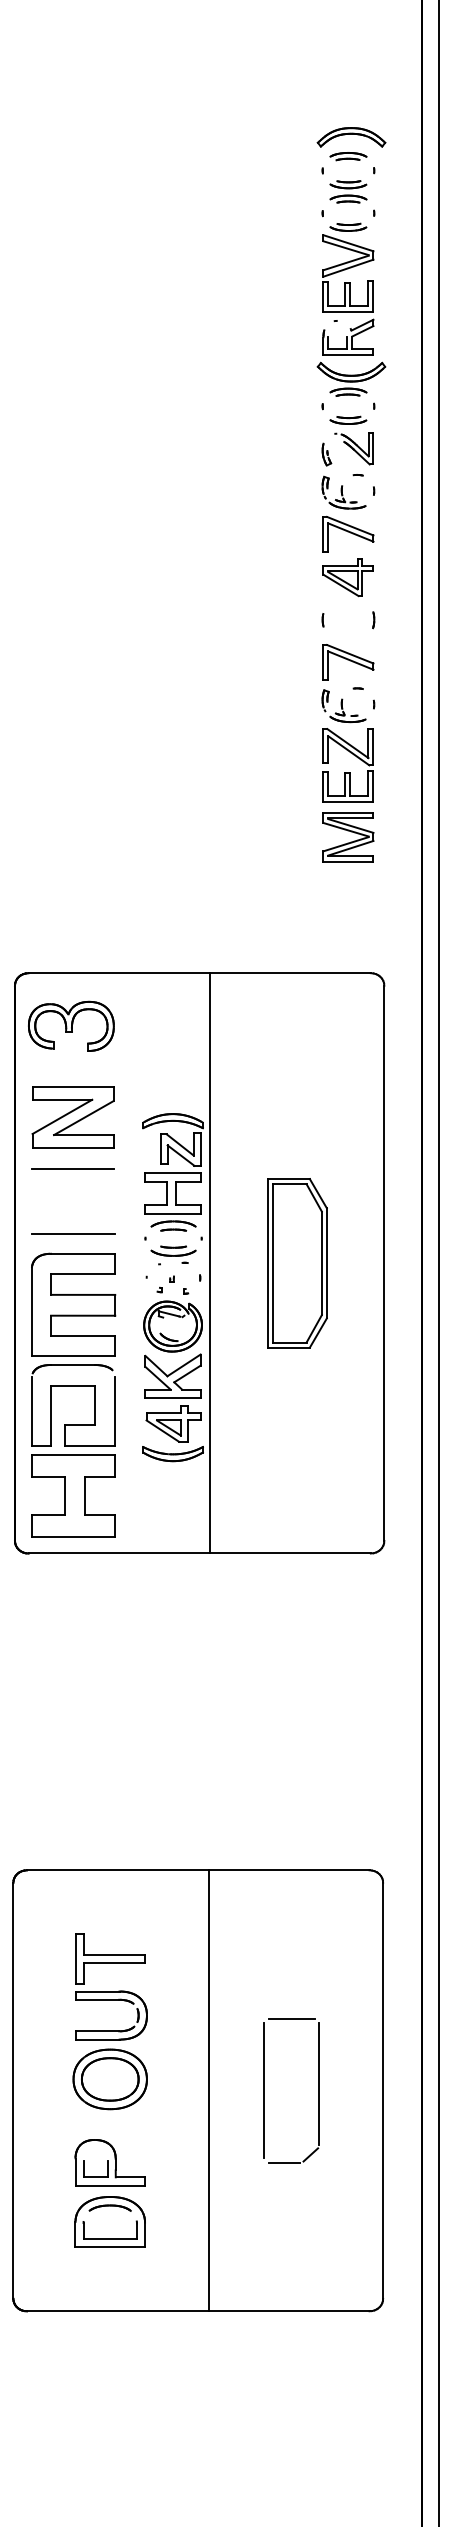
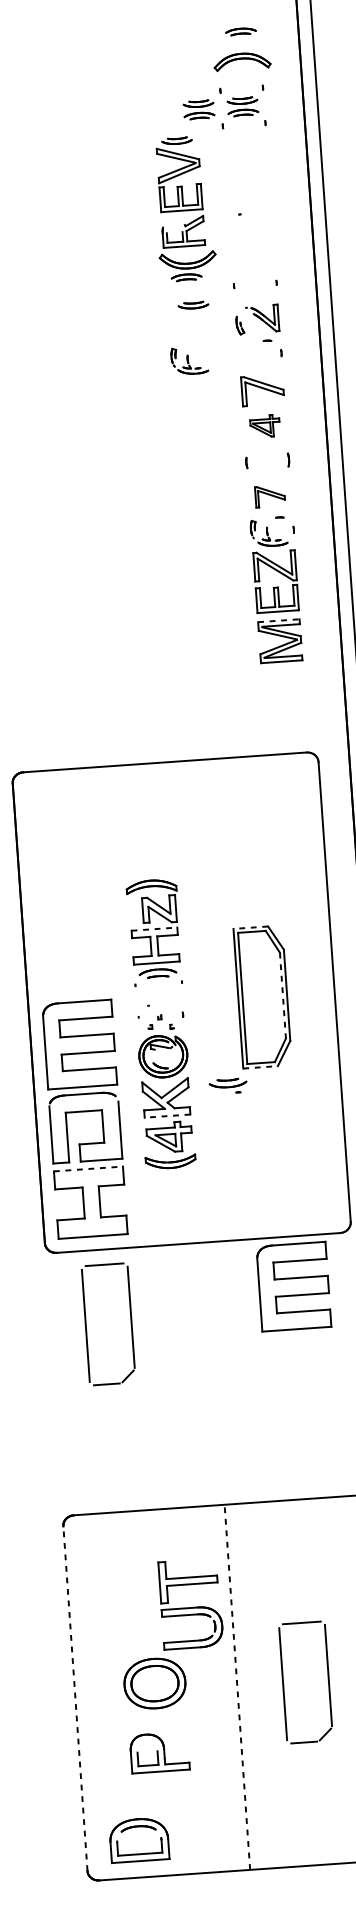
part: (348, 156) -> (241, 31), moved
part: (295, 191) -> (199, 109), added
part: (351, 309) -> (184, 208), moved
part: (348, 419) -> (193, 304), moved
part: (343, 492) -> (189, 360), moved
part: (347, 577) -> (264, 426), size x0.7
part: (348, 662) -> (270, 496), size x0.7
line: (348, 812) -> (278, 620), solid -> dashed
part: (71, 1025) -> (61, 813), removed
part: (72, 1117) -> (68, 889), removed
line: (72, 1168) -> (70, 931), removed
line: (173, 1172) -> (154, 928), solid -> dashed
line: (288, 1179) -> (250, 928), solid -> dashed
line: (73, 1234) -> (75, 986), removed
part: (173, 1254) -> (228, 1086), moved
line: (210, 1263) -> (190, 1002), removed
line: (321, 1263) -> (282, 995), solid -> dashed
line: (288, 1347) -> (260, 1067), solid -> dashed
line: (173, 1398) -> (167, 1116), solid -> dashed
line: (73, 1455) -> (88, 1169), solid -> dashed
part: (310, 1613) -> (293, 1286), added
part: (57, 1643) -> (86, 1325), added
part: (111, 1986) -> (191, 1603), moved
line: (13, 2090) -> (75, 1698), solid -> dashed
line: (208, 2090) -> (236, 1687), solid -> dashed
part: (109, 2221) -> (138, 1839), moved

